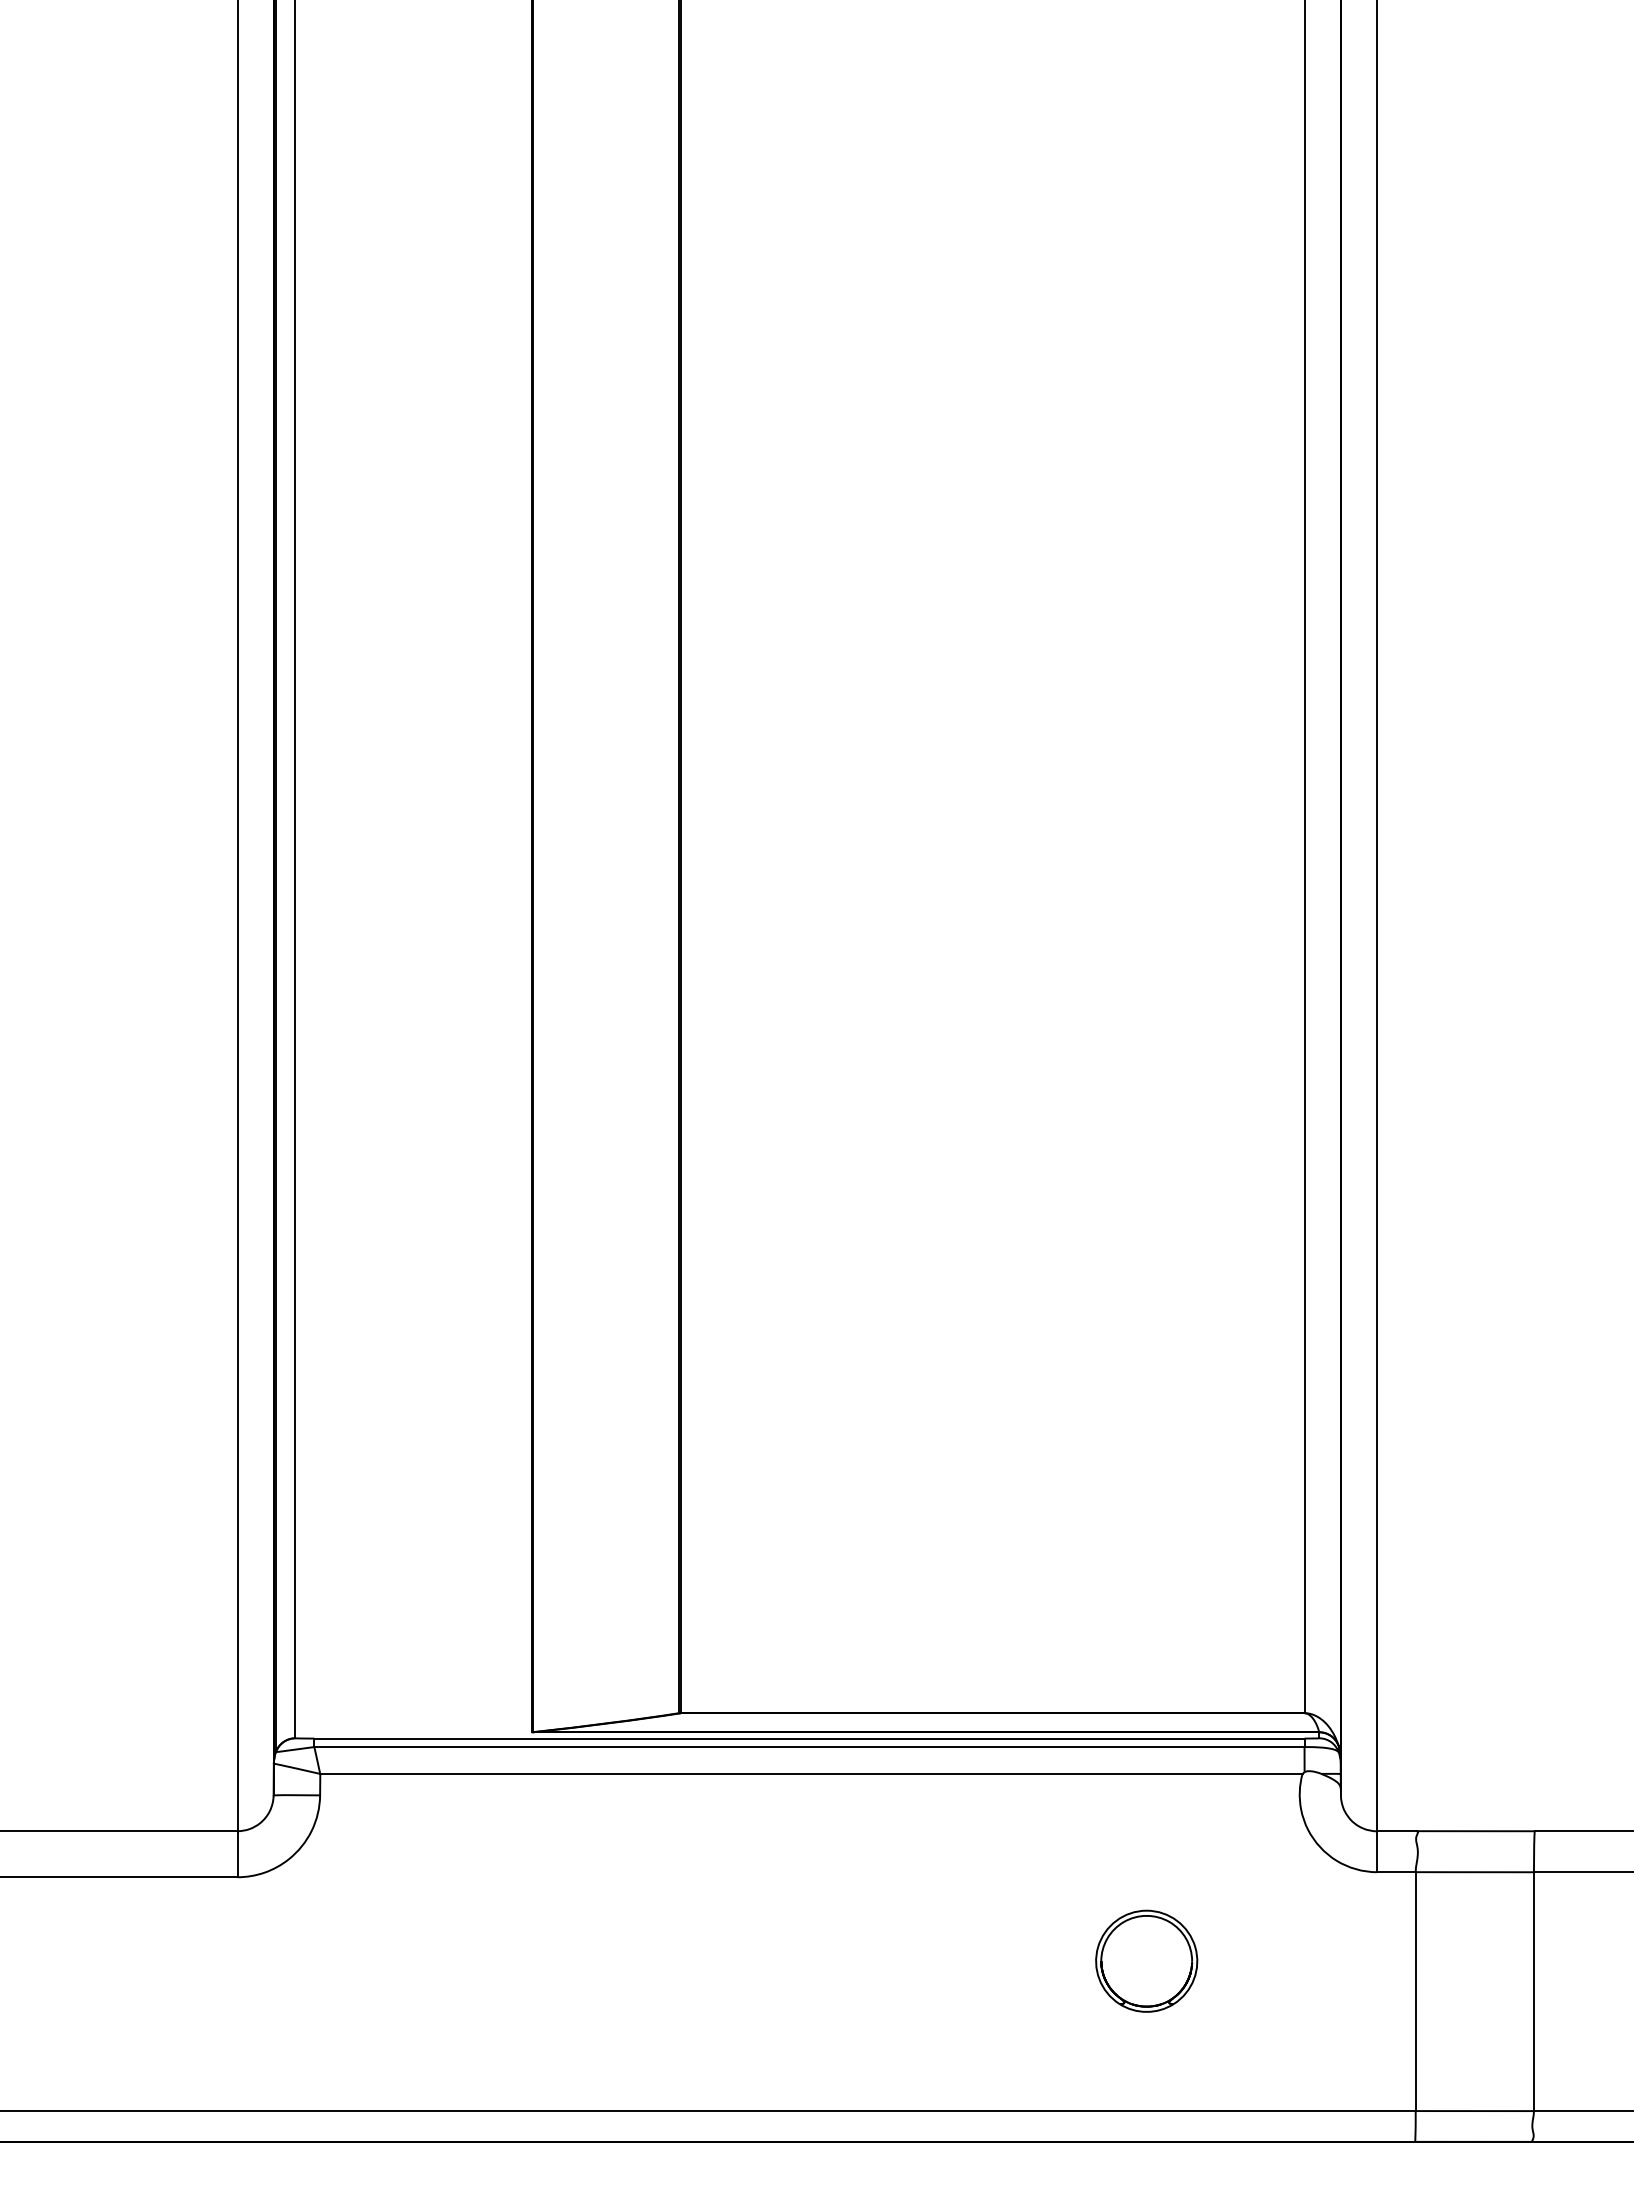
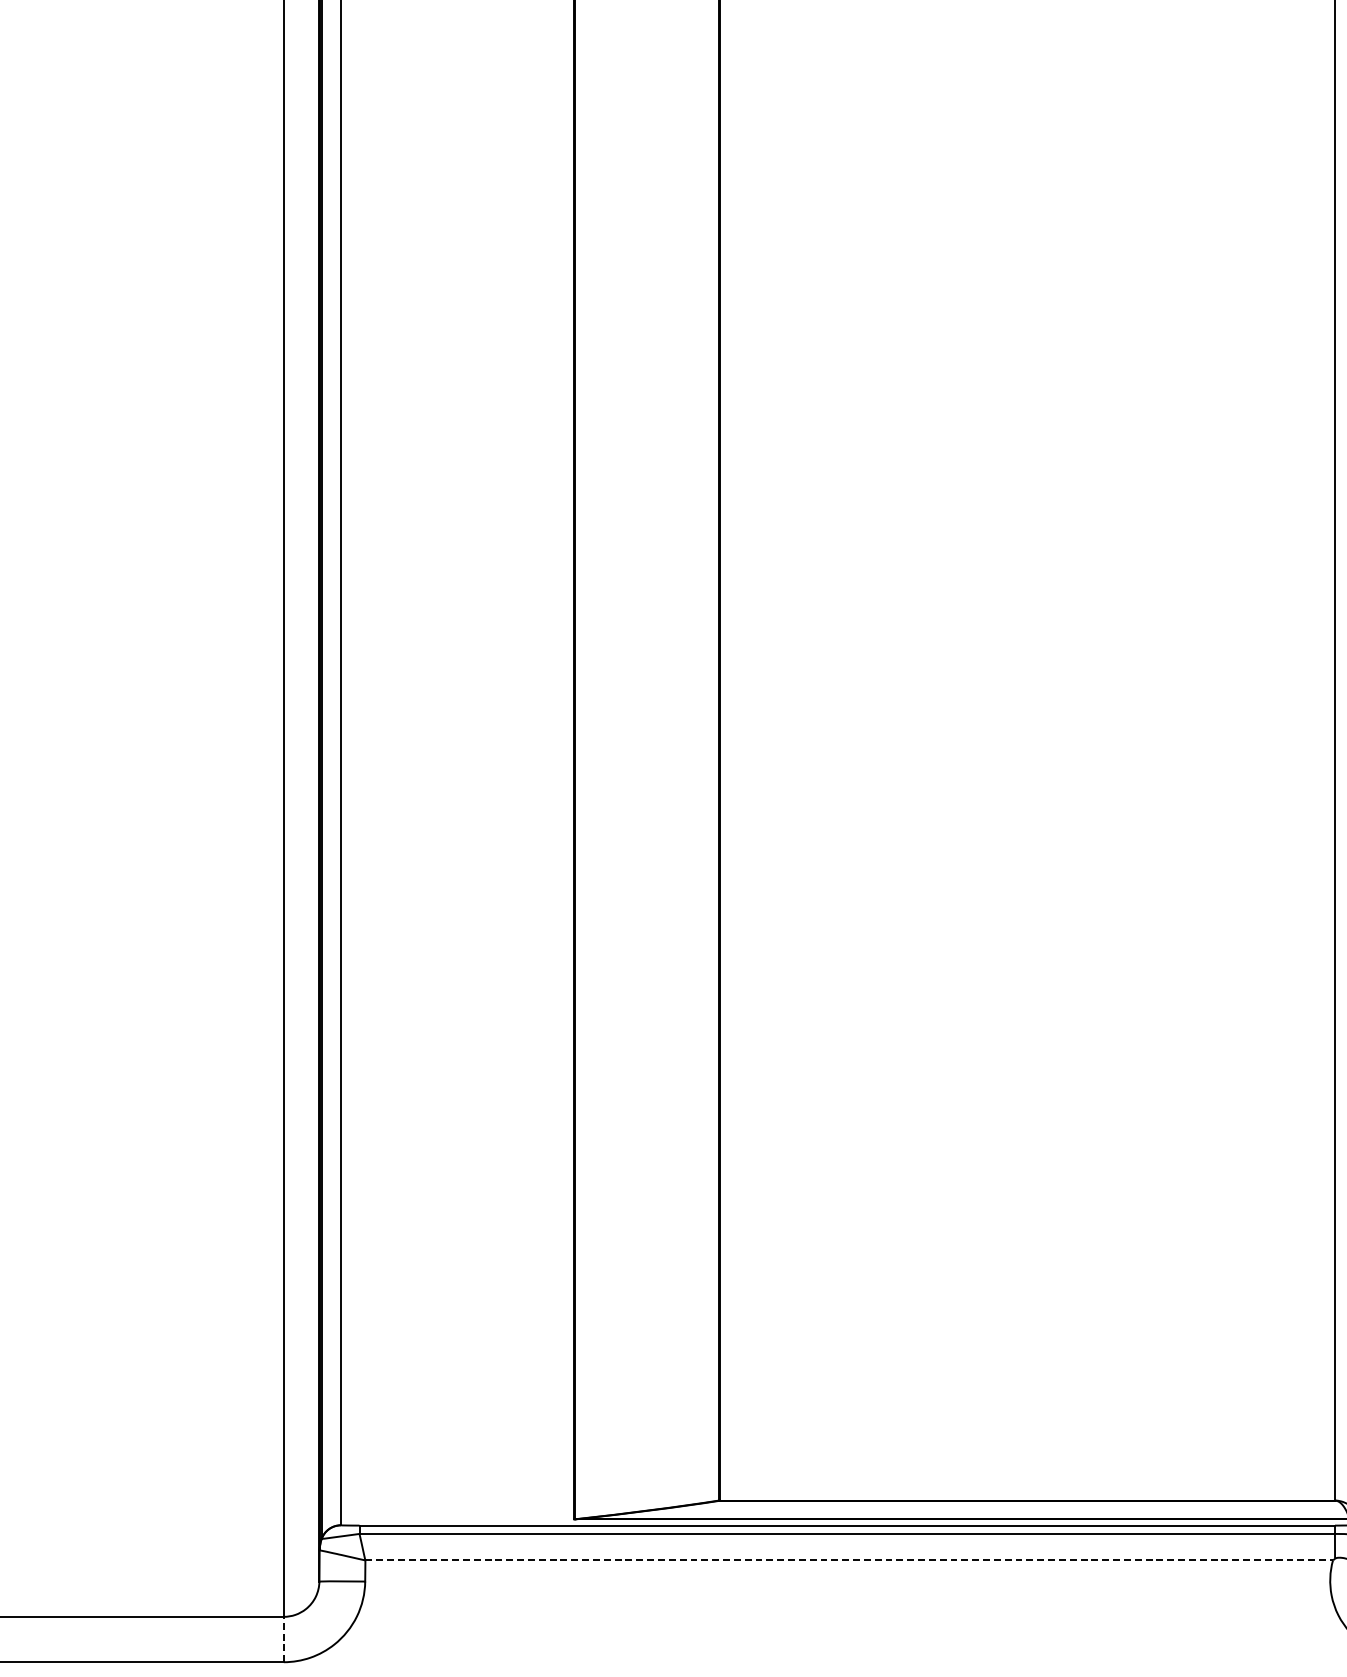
line: (811, 1774) -> (849, 1560), solid -> dashed
line: (237, 1853) -> (283, 1638), solid -> dashed

